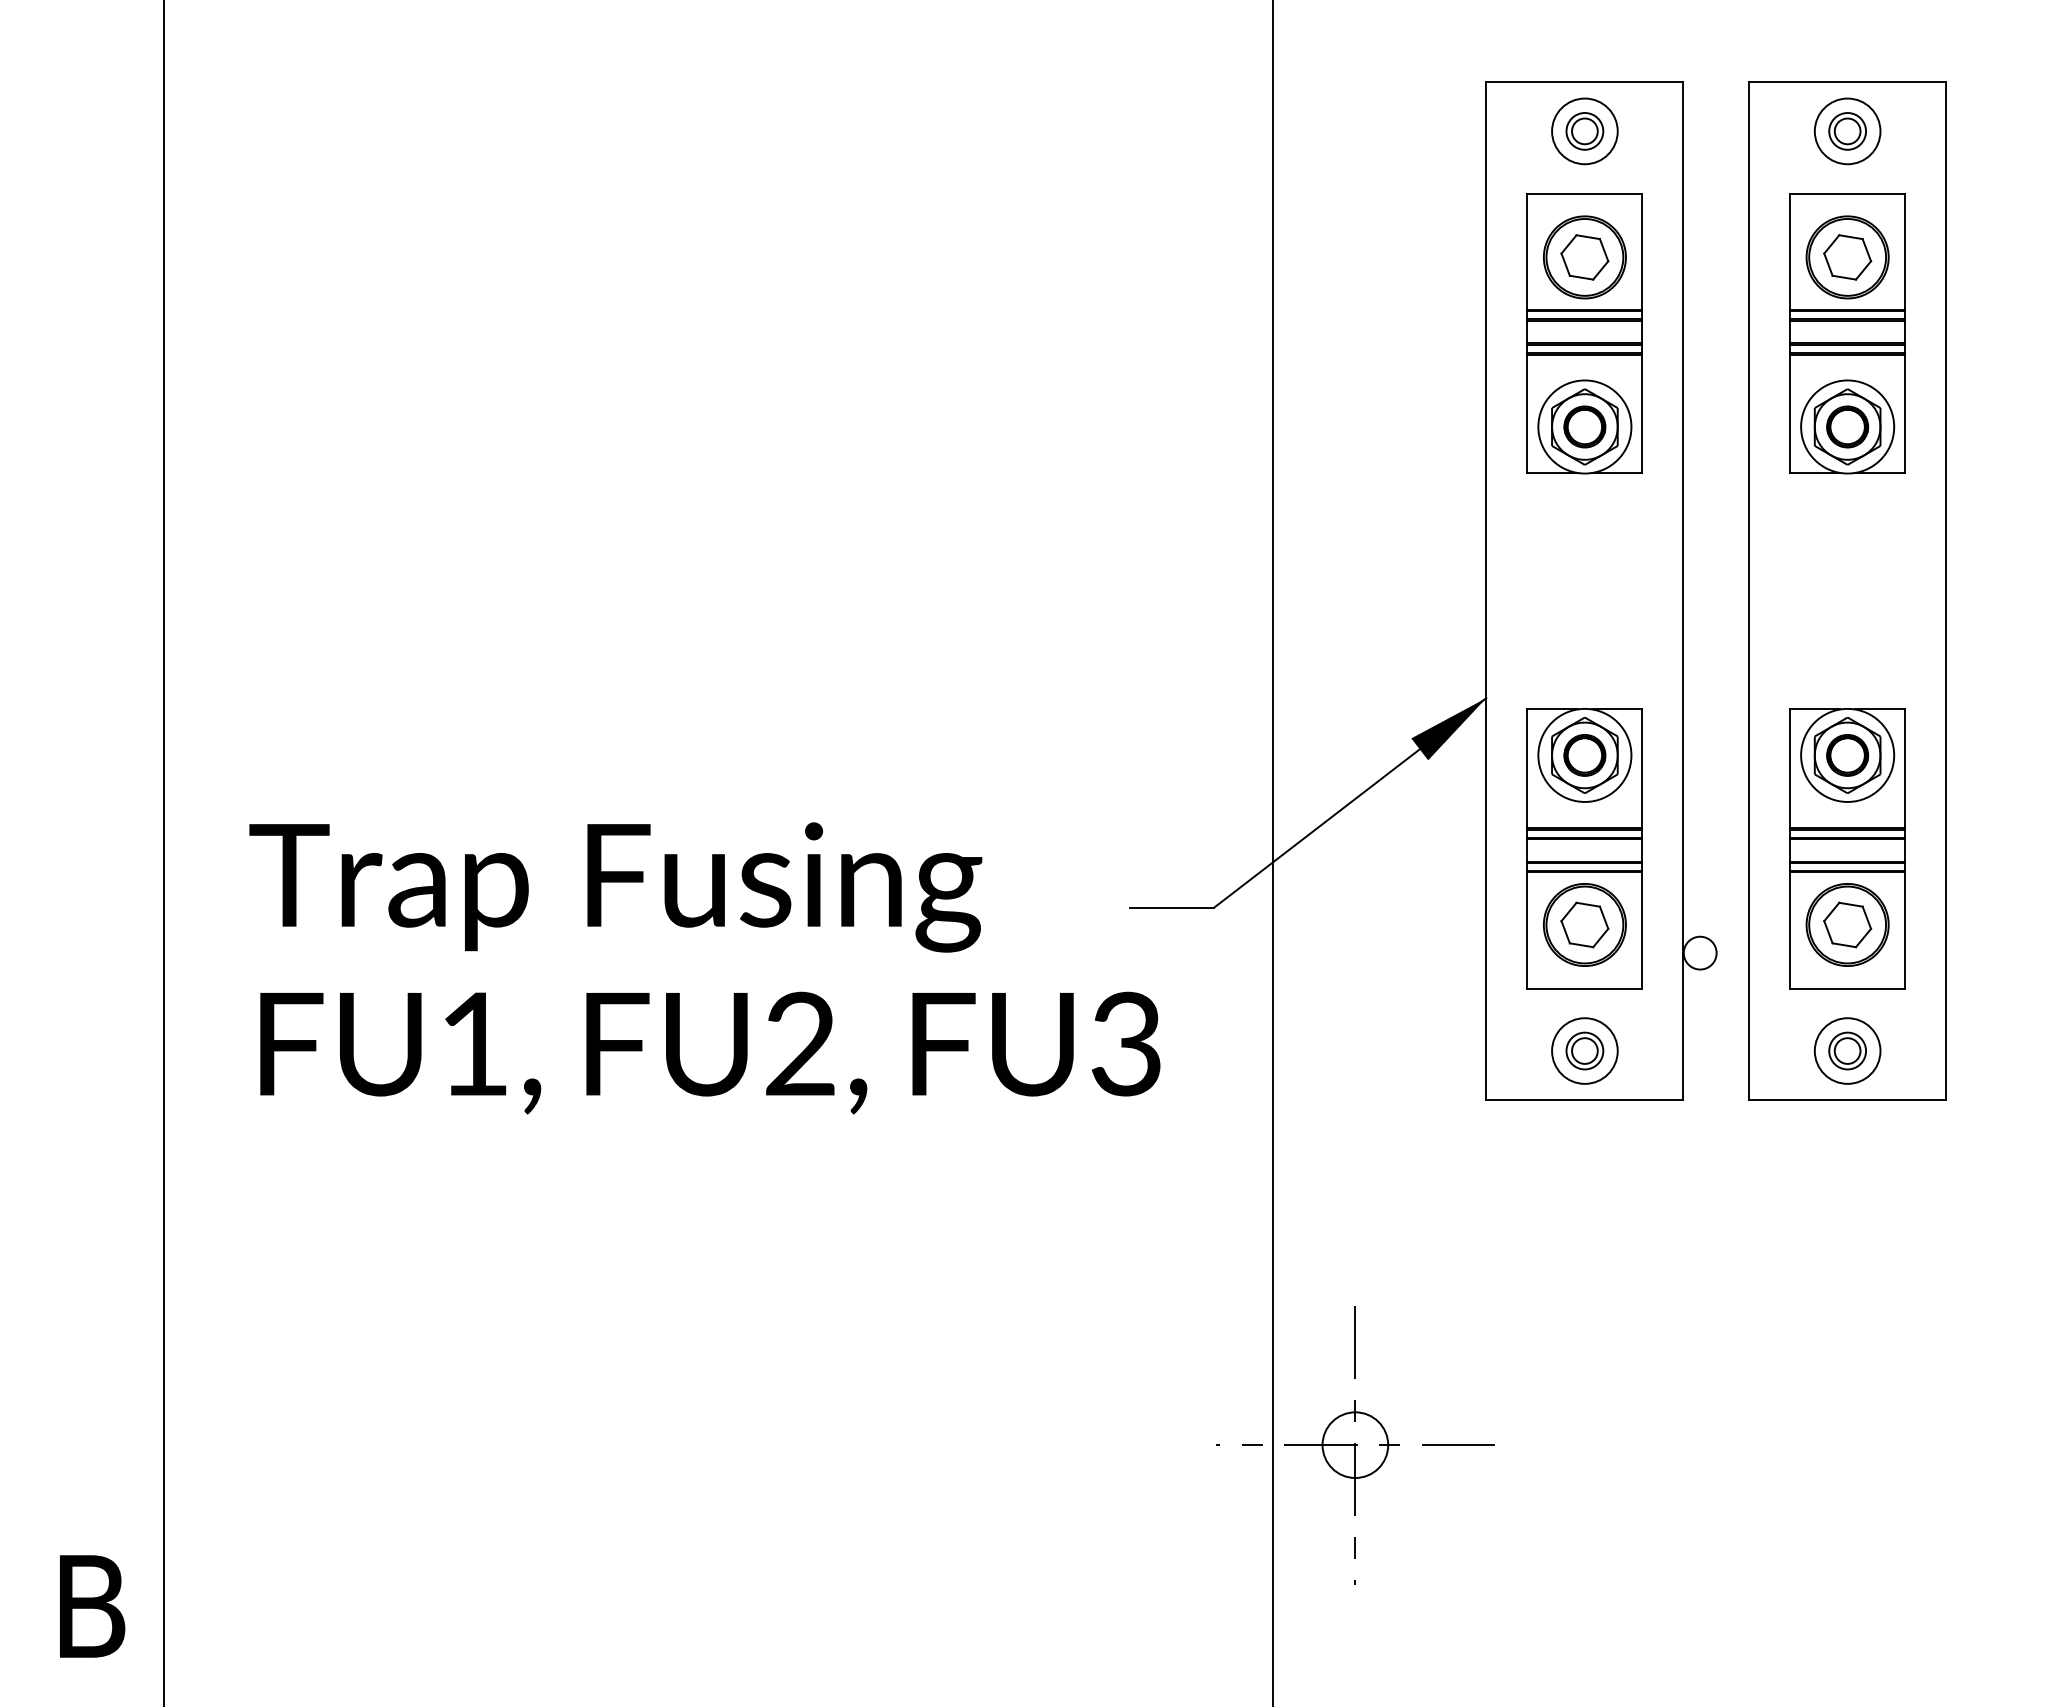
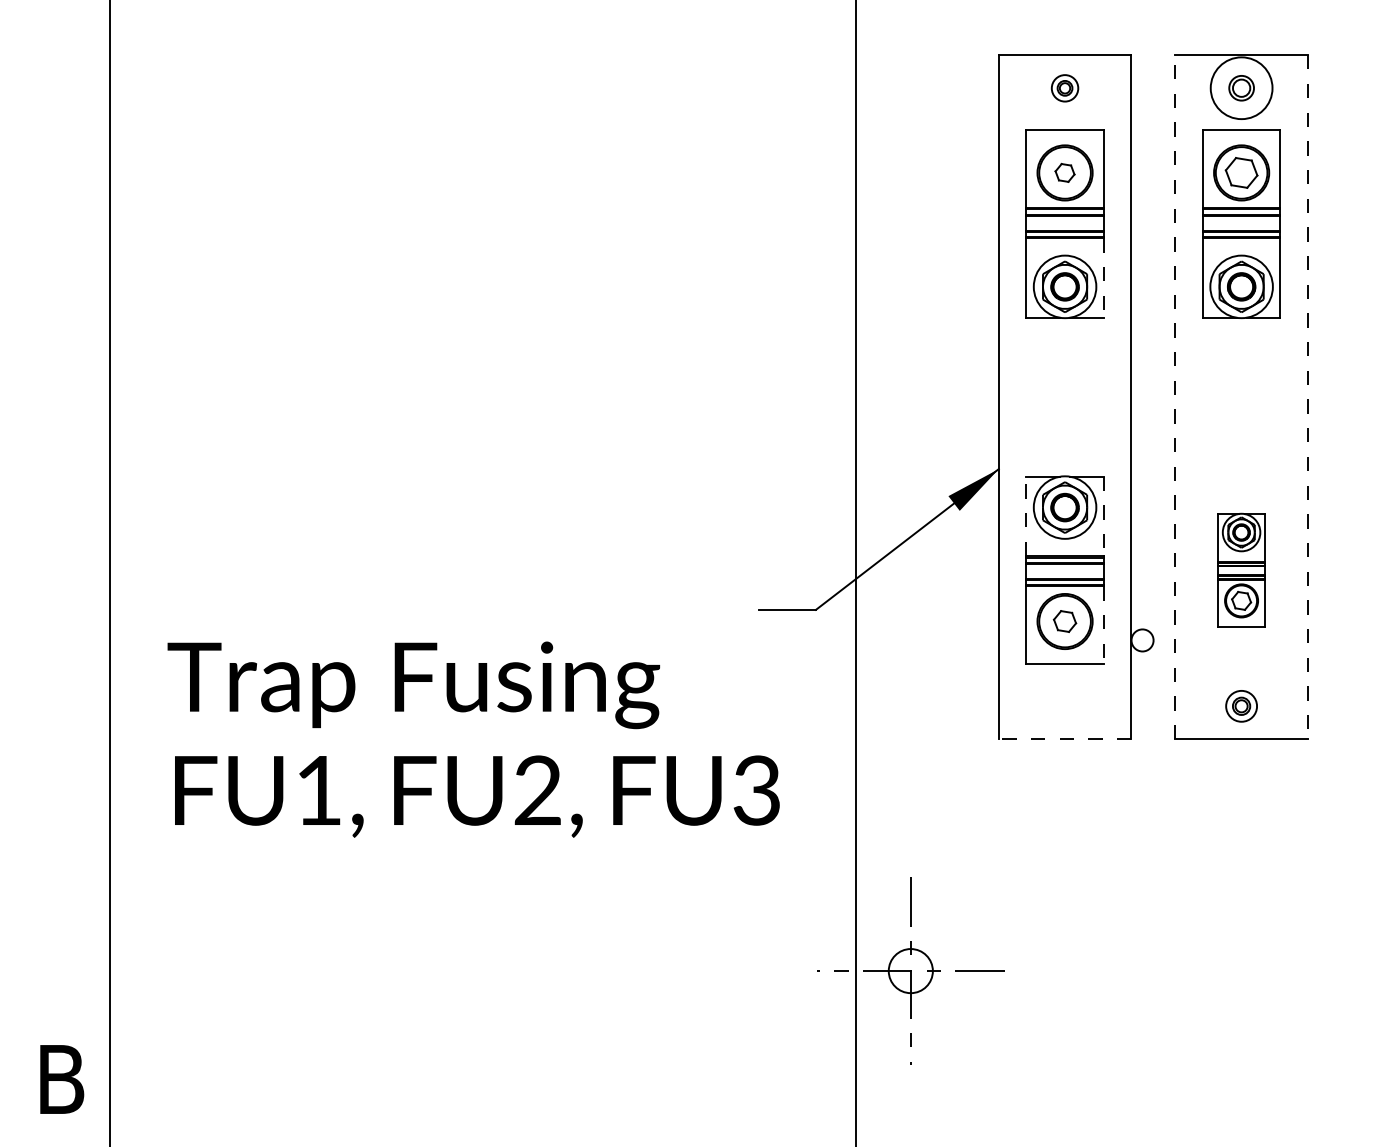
part: (1584, 131) -> (1064, 88), size x0.6
circle: (1847, 131) -> (1241, 88), size x1.4
part: (1584, 256) -> (1064, 172), size x0.6
line: (1642, 414) -> (1103, 278), solid -> dashed
line: (1749, 590) -> (1175, 396), solid -> dashed
line: (1945, 591) -> (1307, 397), solid -> dashed
line: (1527, 768) -> (1026, 516), solid -> dashed
line: (1642, 768) -> (1103, 516), solid -> dashed
part: (1847, 847) -> (1241, 569), size x0.6
part: (1584, 924) -> (1064, 621), size x0.7
line: (1642, 930) -> (1103, 625), solid -> dashed
text: (704, 968) -> (473, 739), moved
part: (1584, 1051) -> (1064, 706), removed
part: (1847, 1051) -> (1241, 706), size x0.7
line: (1584, 1100) -> (1064, 739), solid -> dashed

